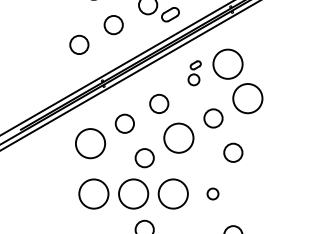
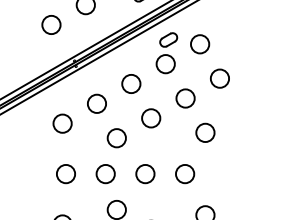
circle: (227, 64) -> (199, 44), size x0.62
part: (194, 73) -> (166, 53), size x1.67
circle: (247, 98) -> (219, 78), size x0.62
circle: (179, 138) -> (151, 118), size x0.62
circle: (90, 143) -> (62, 123), size x0.62
circle: (93, 193) -> (65, 173), size x0.62
circle: (133, 193) -> (105, 173), size x0.62
circle: (173, 193) -> (145, 173), size x0.62
circle: (212, 193) -> (184, 173), size x1.67

